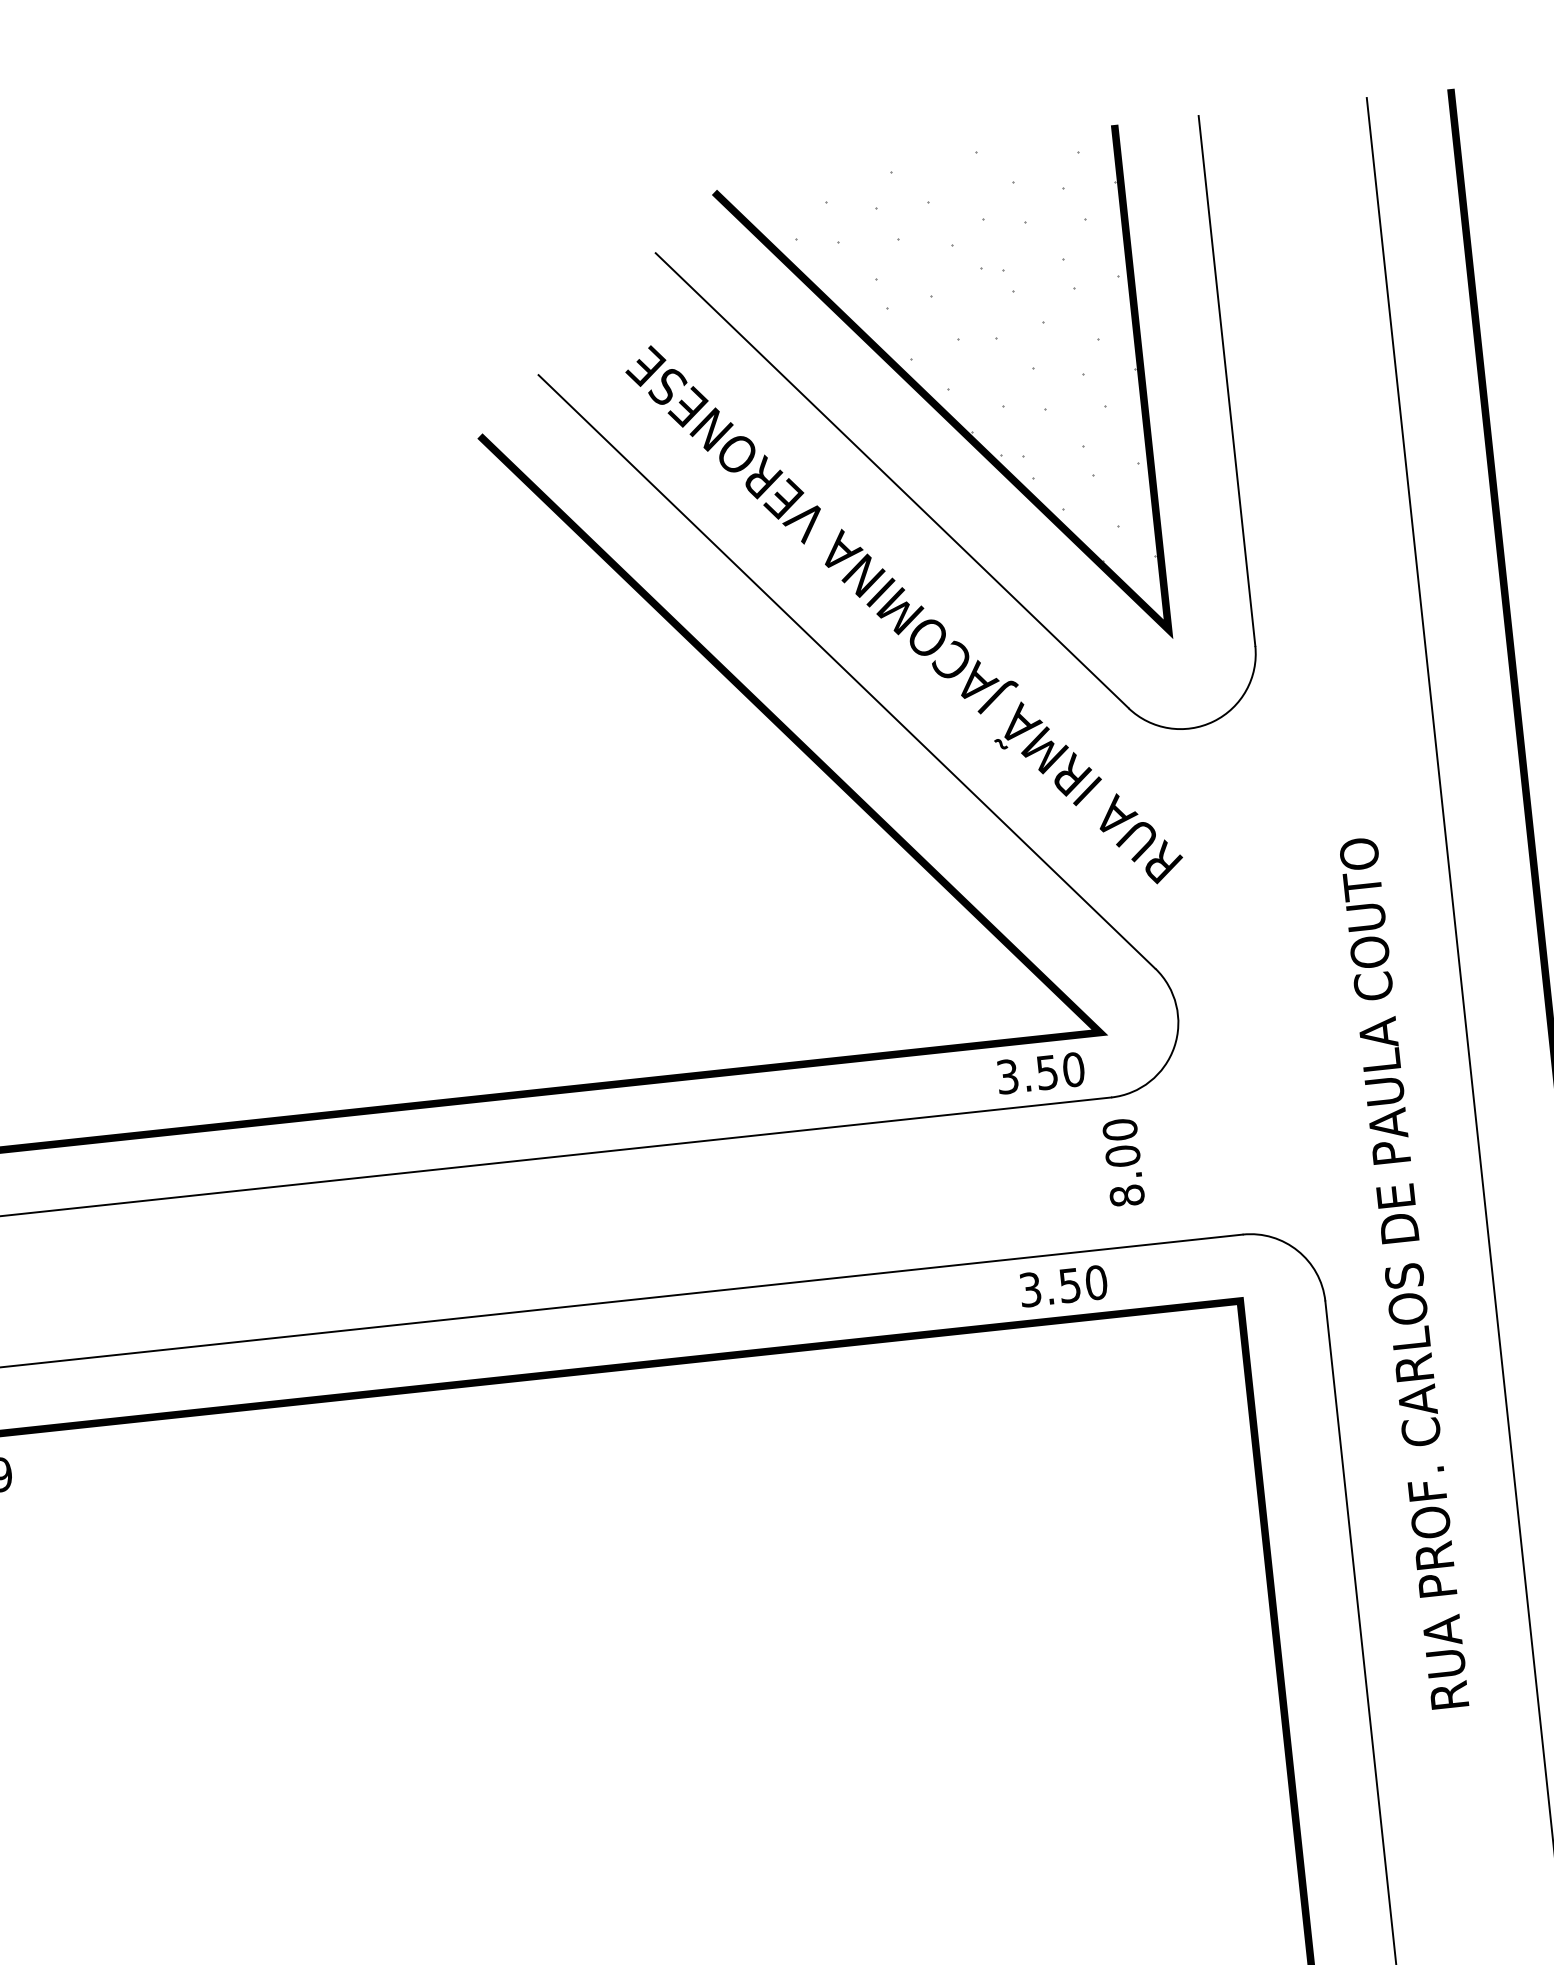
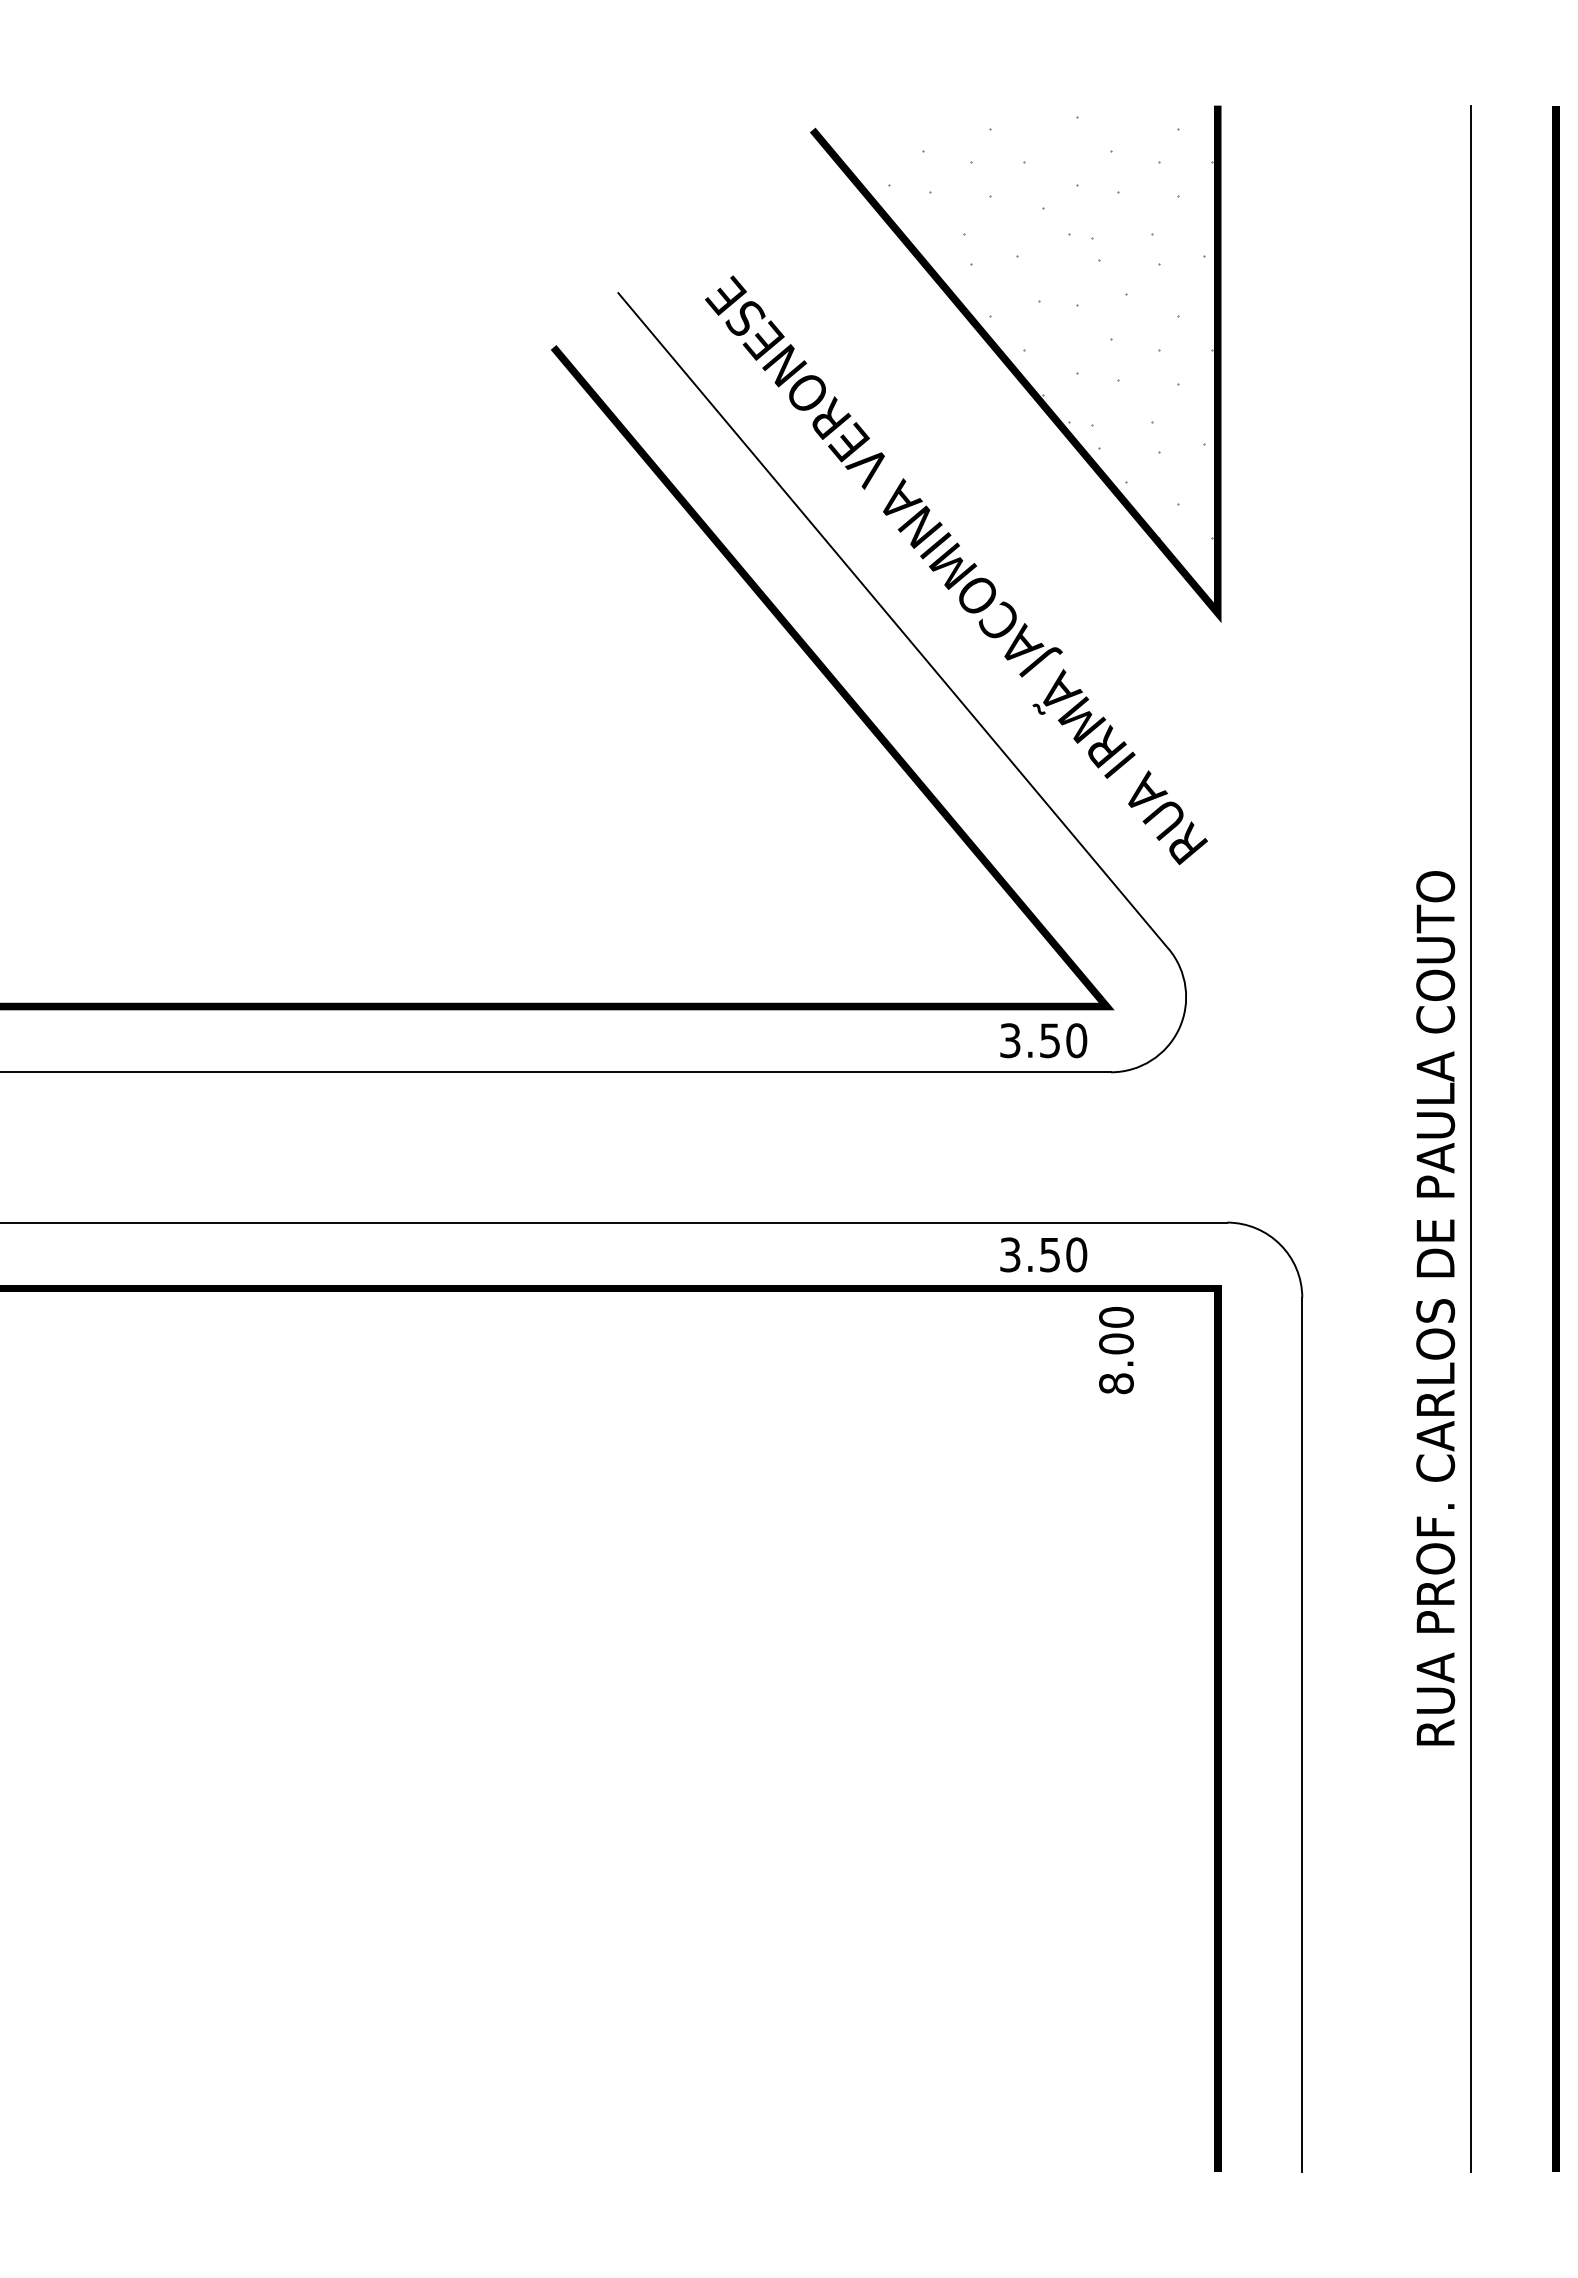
part: (909, 495) -> (974, 452), removed
text: (1123, 1162) -> (1116, 1350), moved
text: (1404, 1273) -> (1435, 1308), moved

